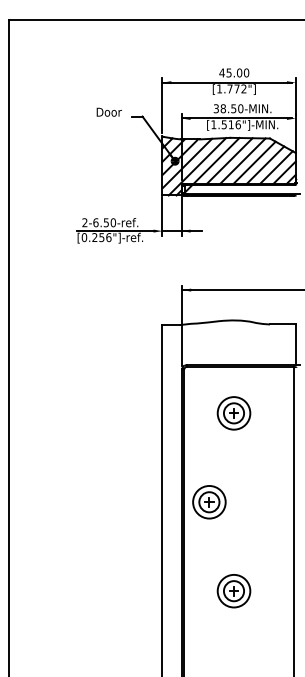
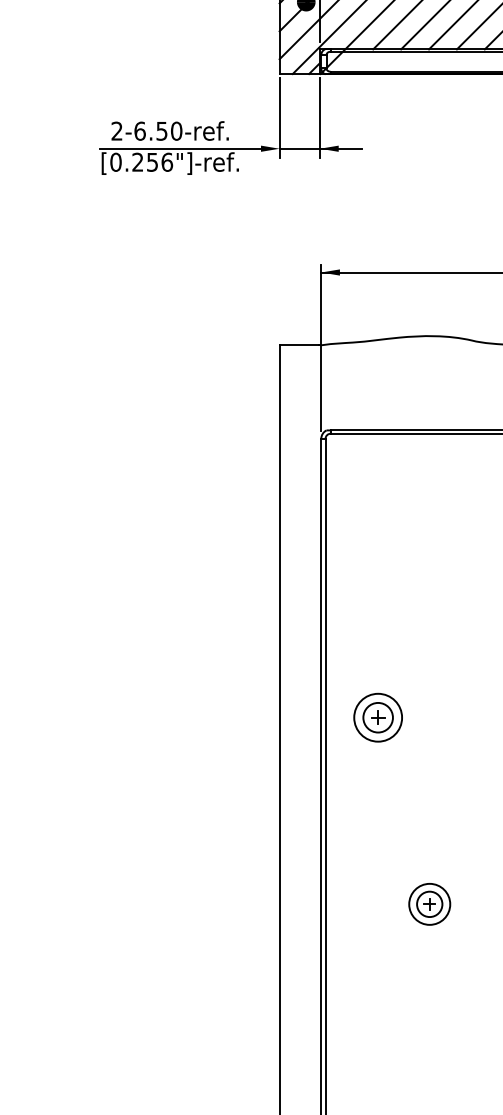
part: (233, 413) -> (428, 531), removed
part: (209, 502) -> (378, 718), size x0.7
part: (233, 591) -> (428, 904), size x0.6

